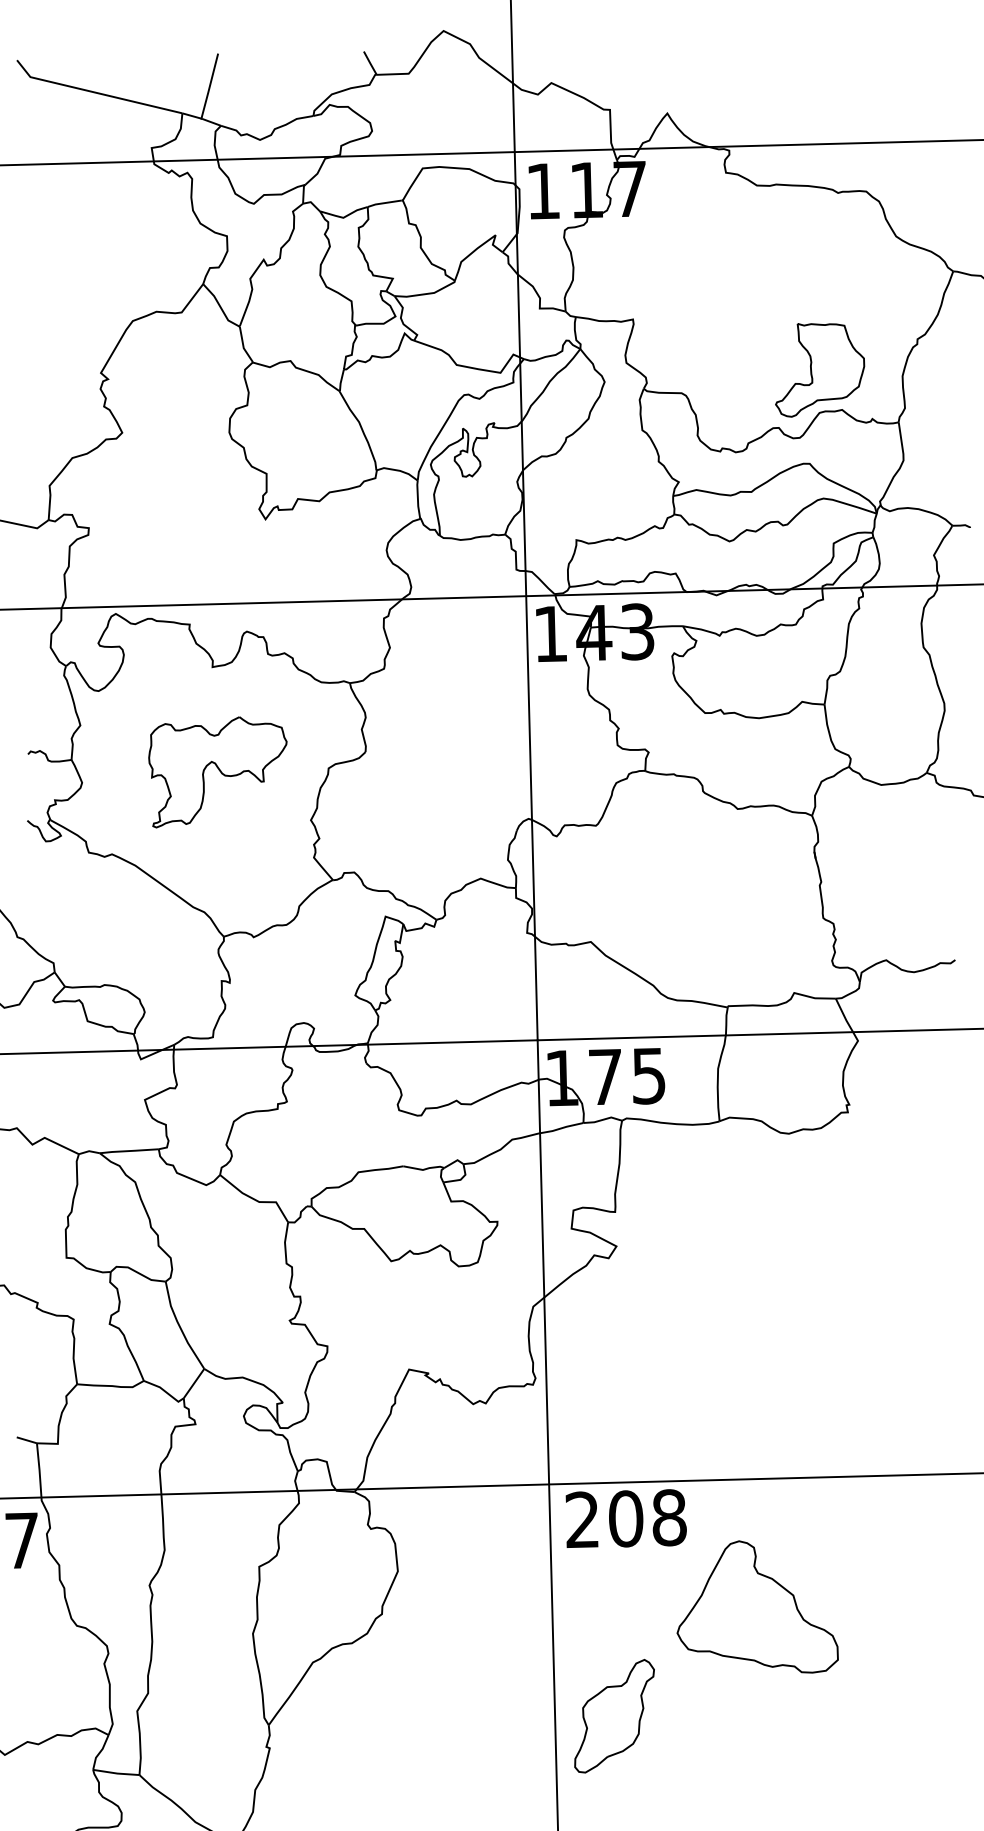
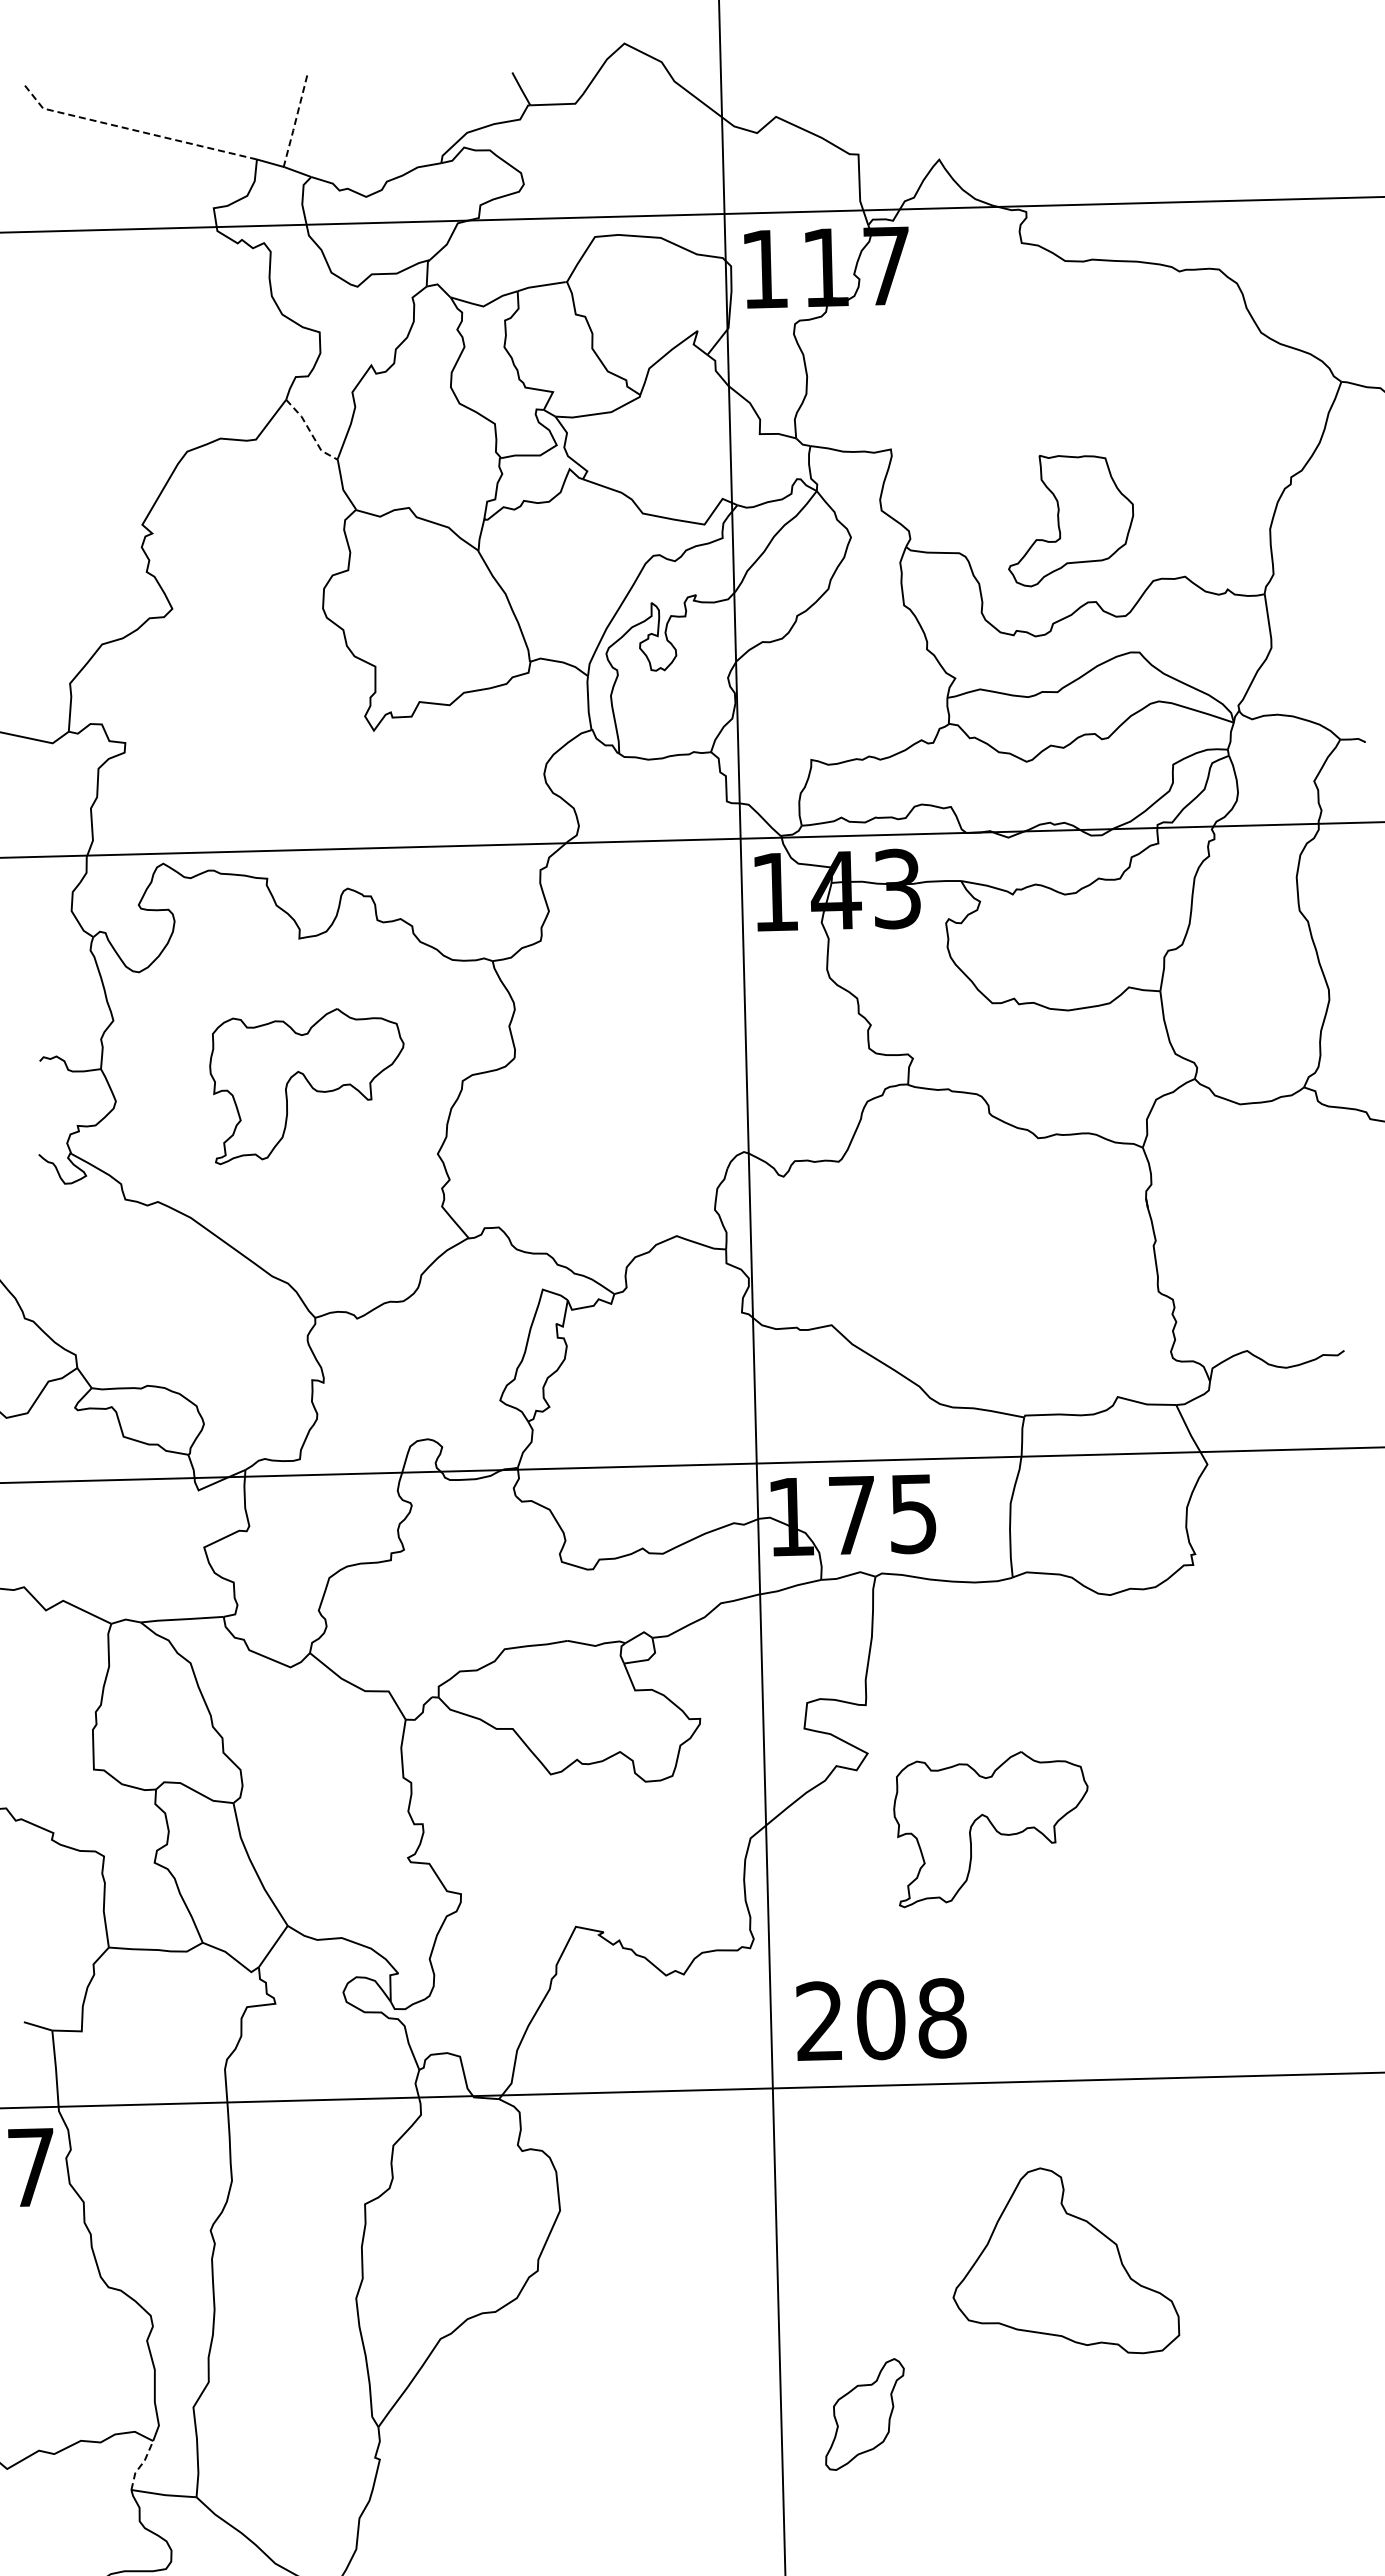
line: (209, 87) -> (295, 123), solid -> dashed
line: (95, 92) -> (134, 130), solid -> dashed
line: (220, 307) -> (310, 432), solid -> dashed
part: (820, 369) -> (1071, 520), moved
part: (703, 1300) -> (990, 1829), added
text: (626, 1518) -> (881, 2019), moved
part: (614, 1716) -> (864, 2414), size x0.7
line: (100, 1752) -> (141, 2465), solid -> dashed

